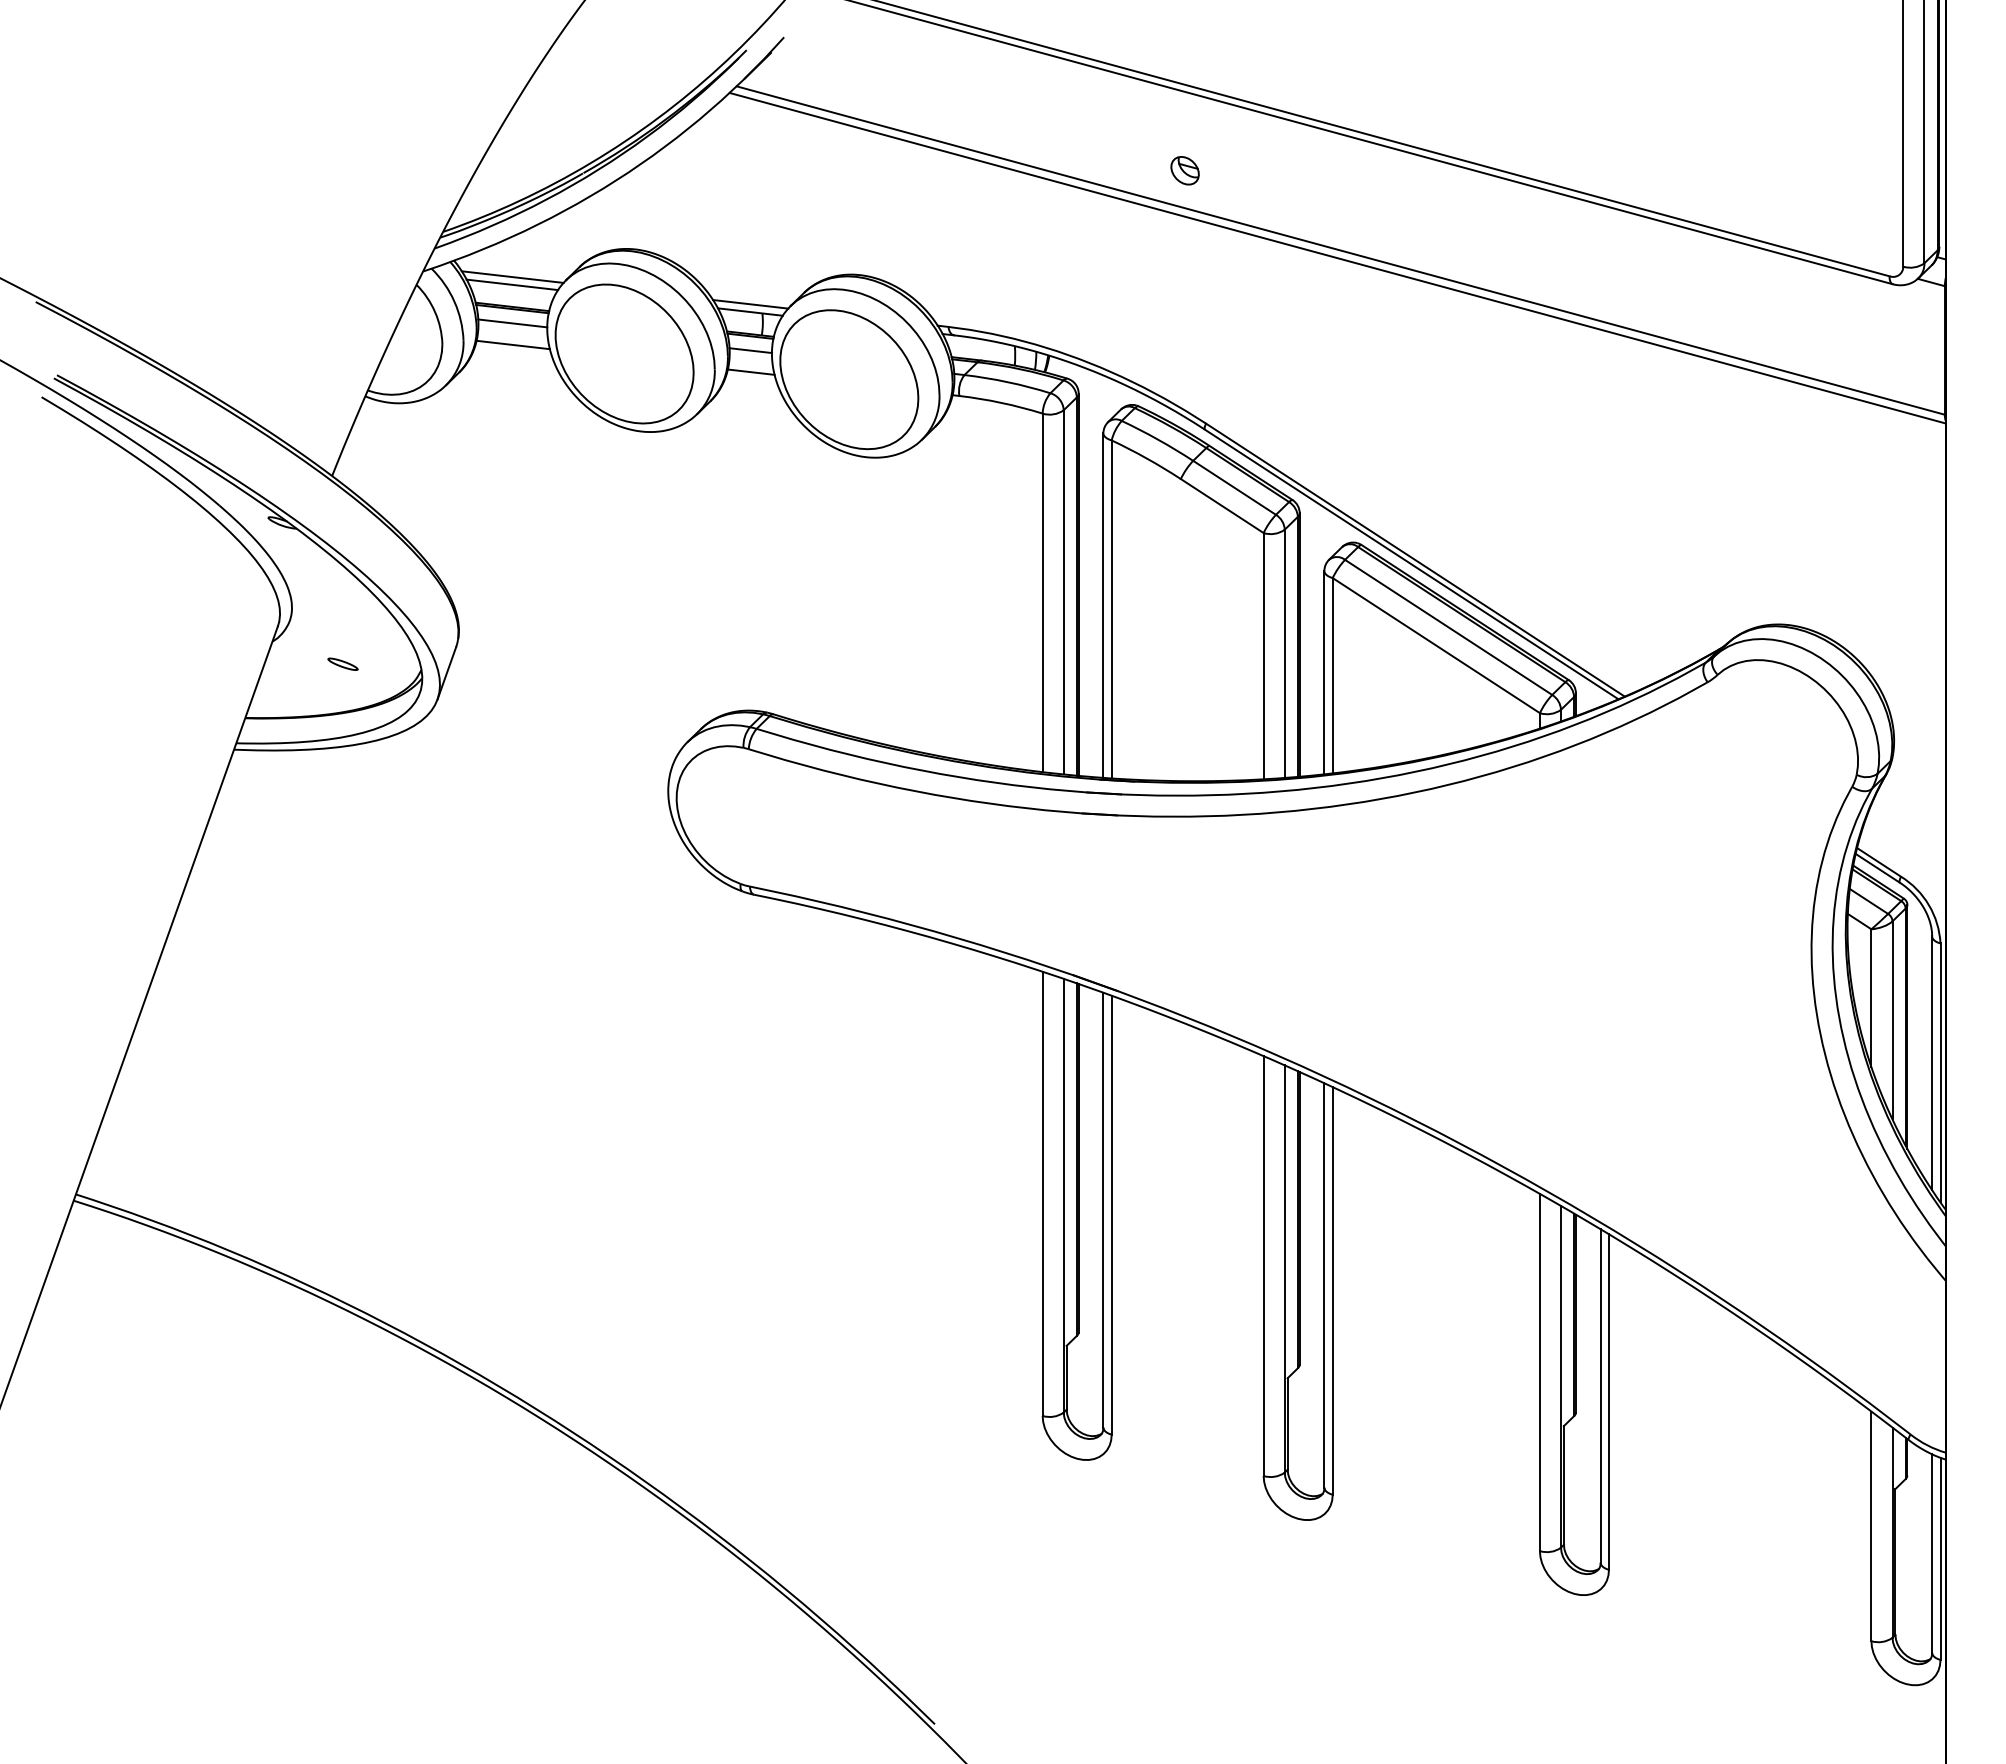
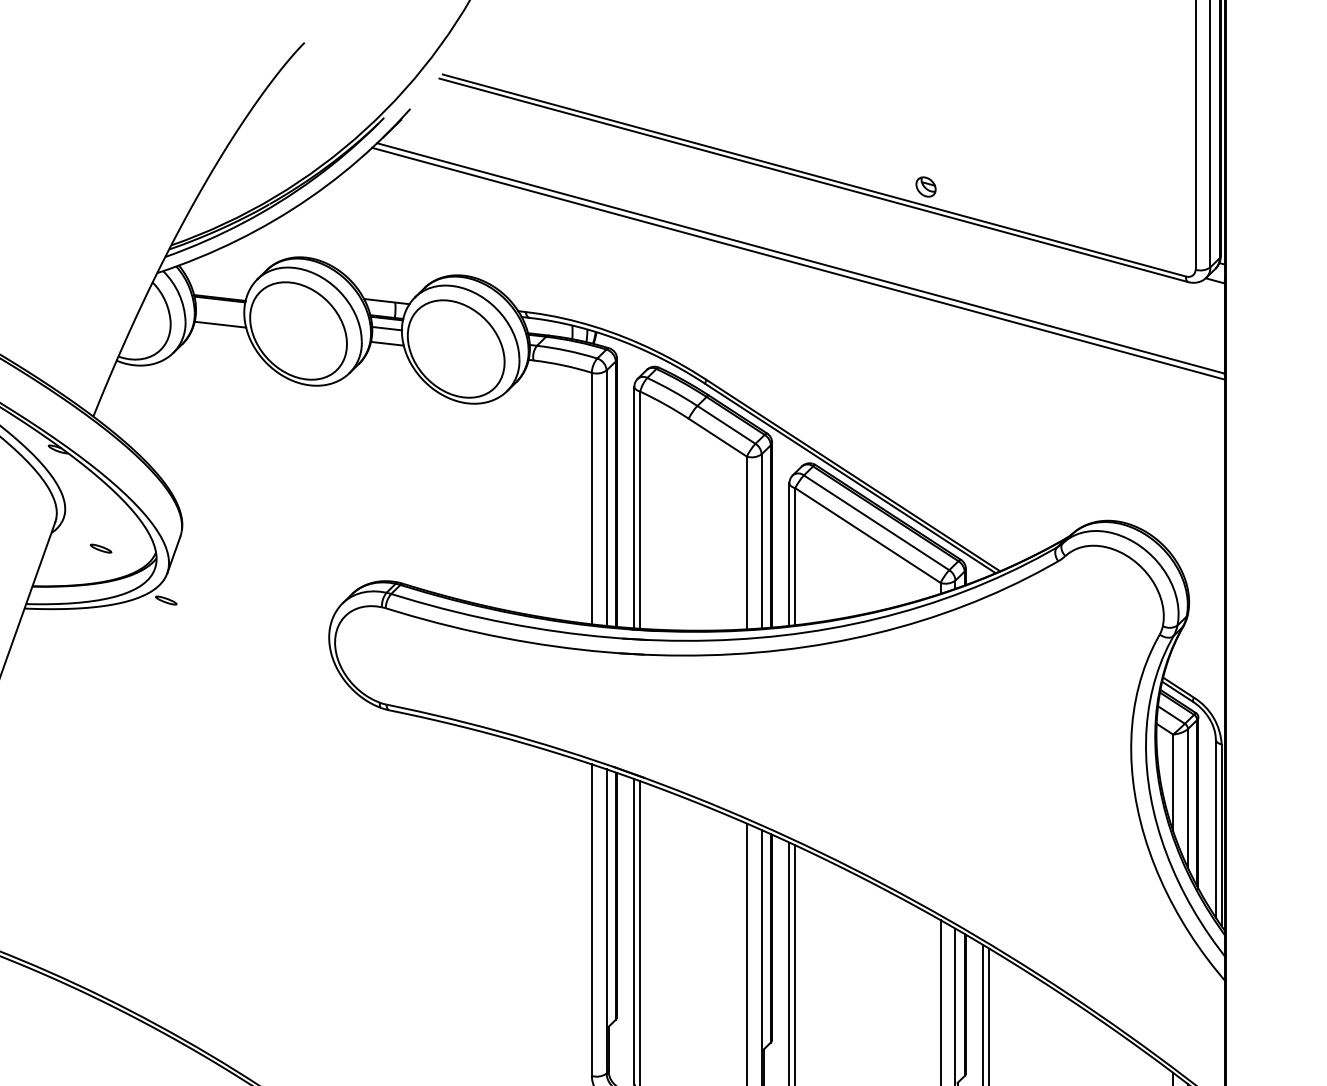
part: (1184, 170) -> (925, 186), moved
line: (512, 276) -> (219, 276), removed
line: (512, 284) -> (219, 282), removed
line: (750, 304) -> (386, 296), removed
line: (512, 323) -> (219, 309), removed
part: (435, 737) -> (165, 600), added

